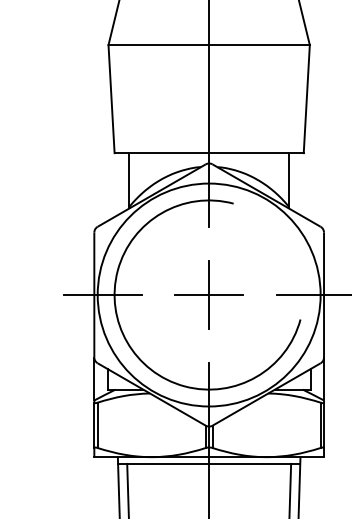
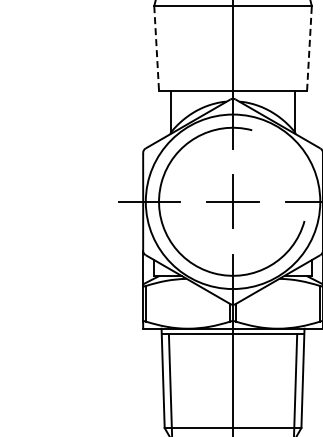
line: (306, 97) -> (309, 47), solid -> dashed
line: (111, 99) -> (156, 48), solid -> dashed

